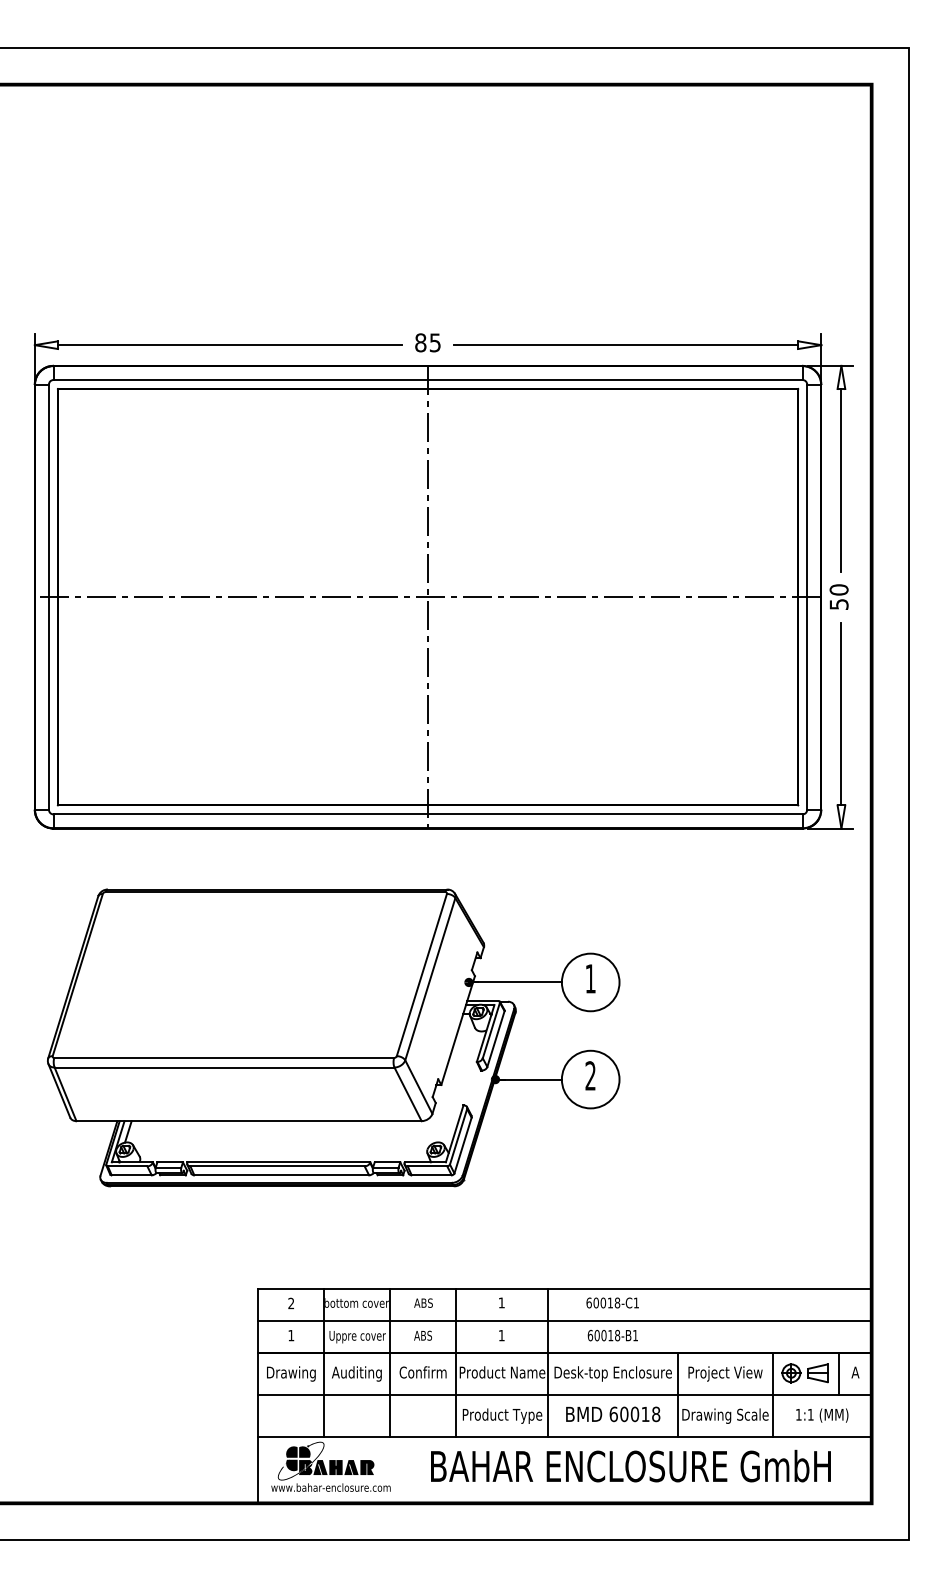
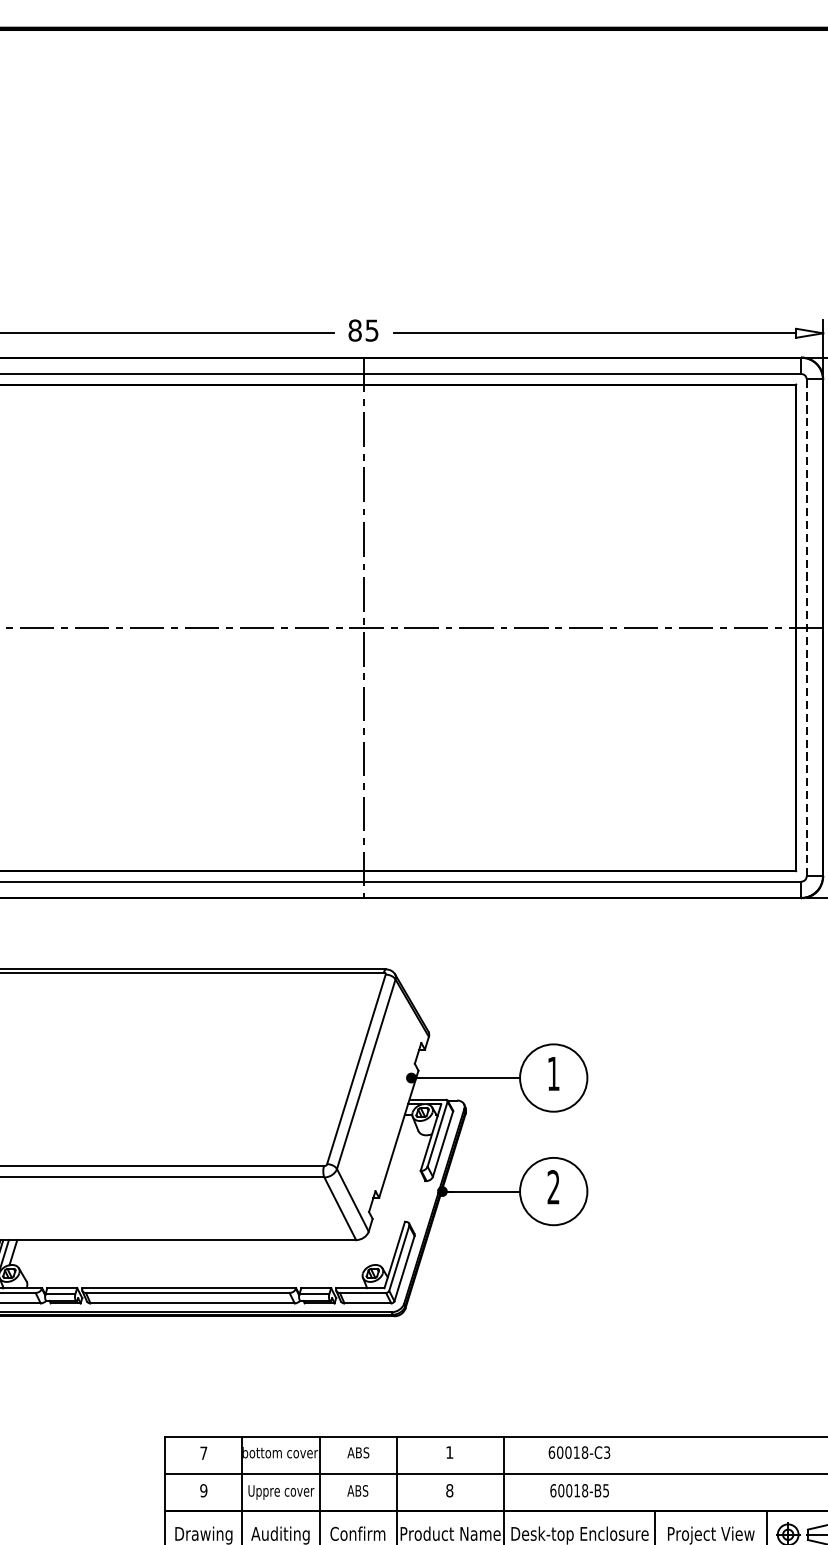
line: (807, 597) -> (807, 628), solid -> dashed
text: (635, 1302) -> (606, 1452), 60018-C1 -> 60018-C3
text: (291, 1303) -> (204, 1453), 2 -> 7
text: (291, 1335) -> (204, 1490), 1 -> 9
text: (501, 1335) -> (449, 1490), 1 -> 8
text: (635, 1335) -> (606, 1490), 60018-B1 -> 60018-B5

